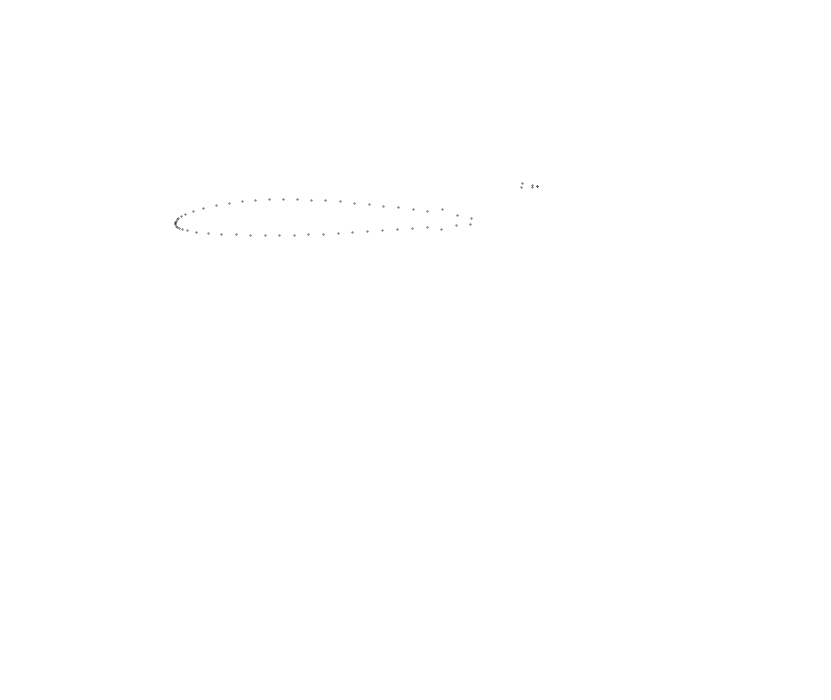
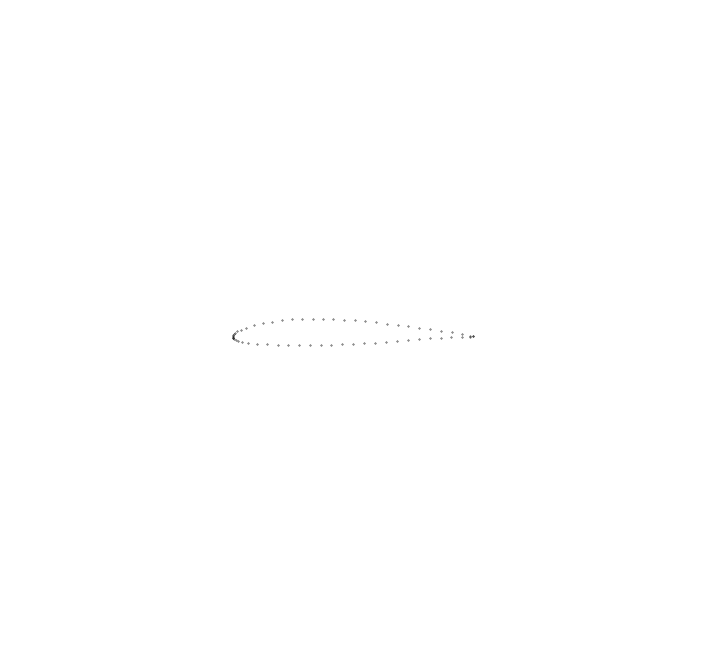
part: (528, 185) -> (467, 335), moved
part: (442, 219) -> (430, 333), size x0.62

